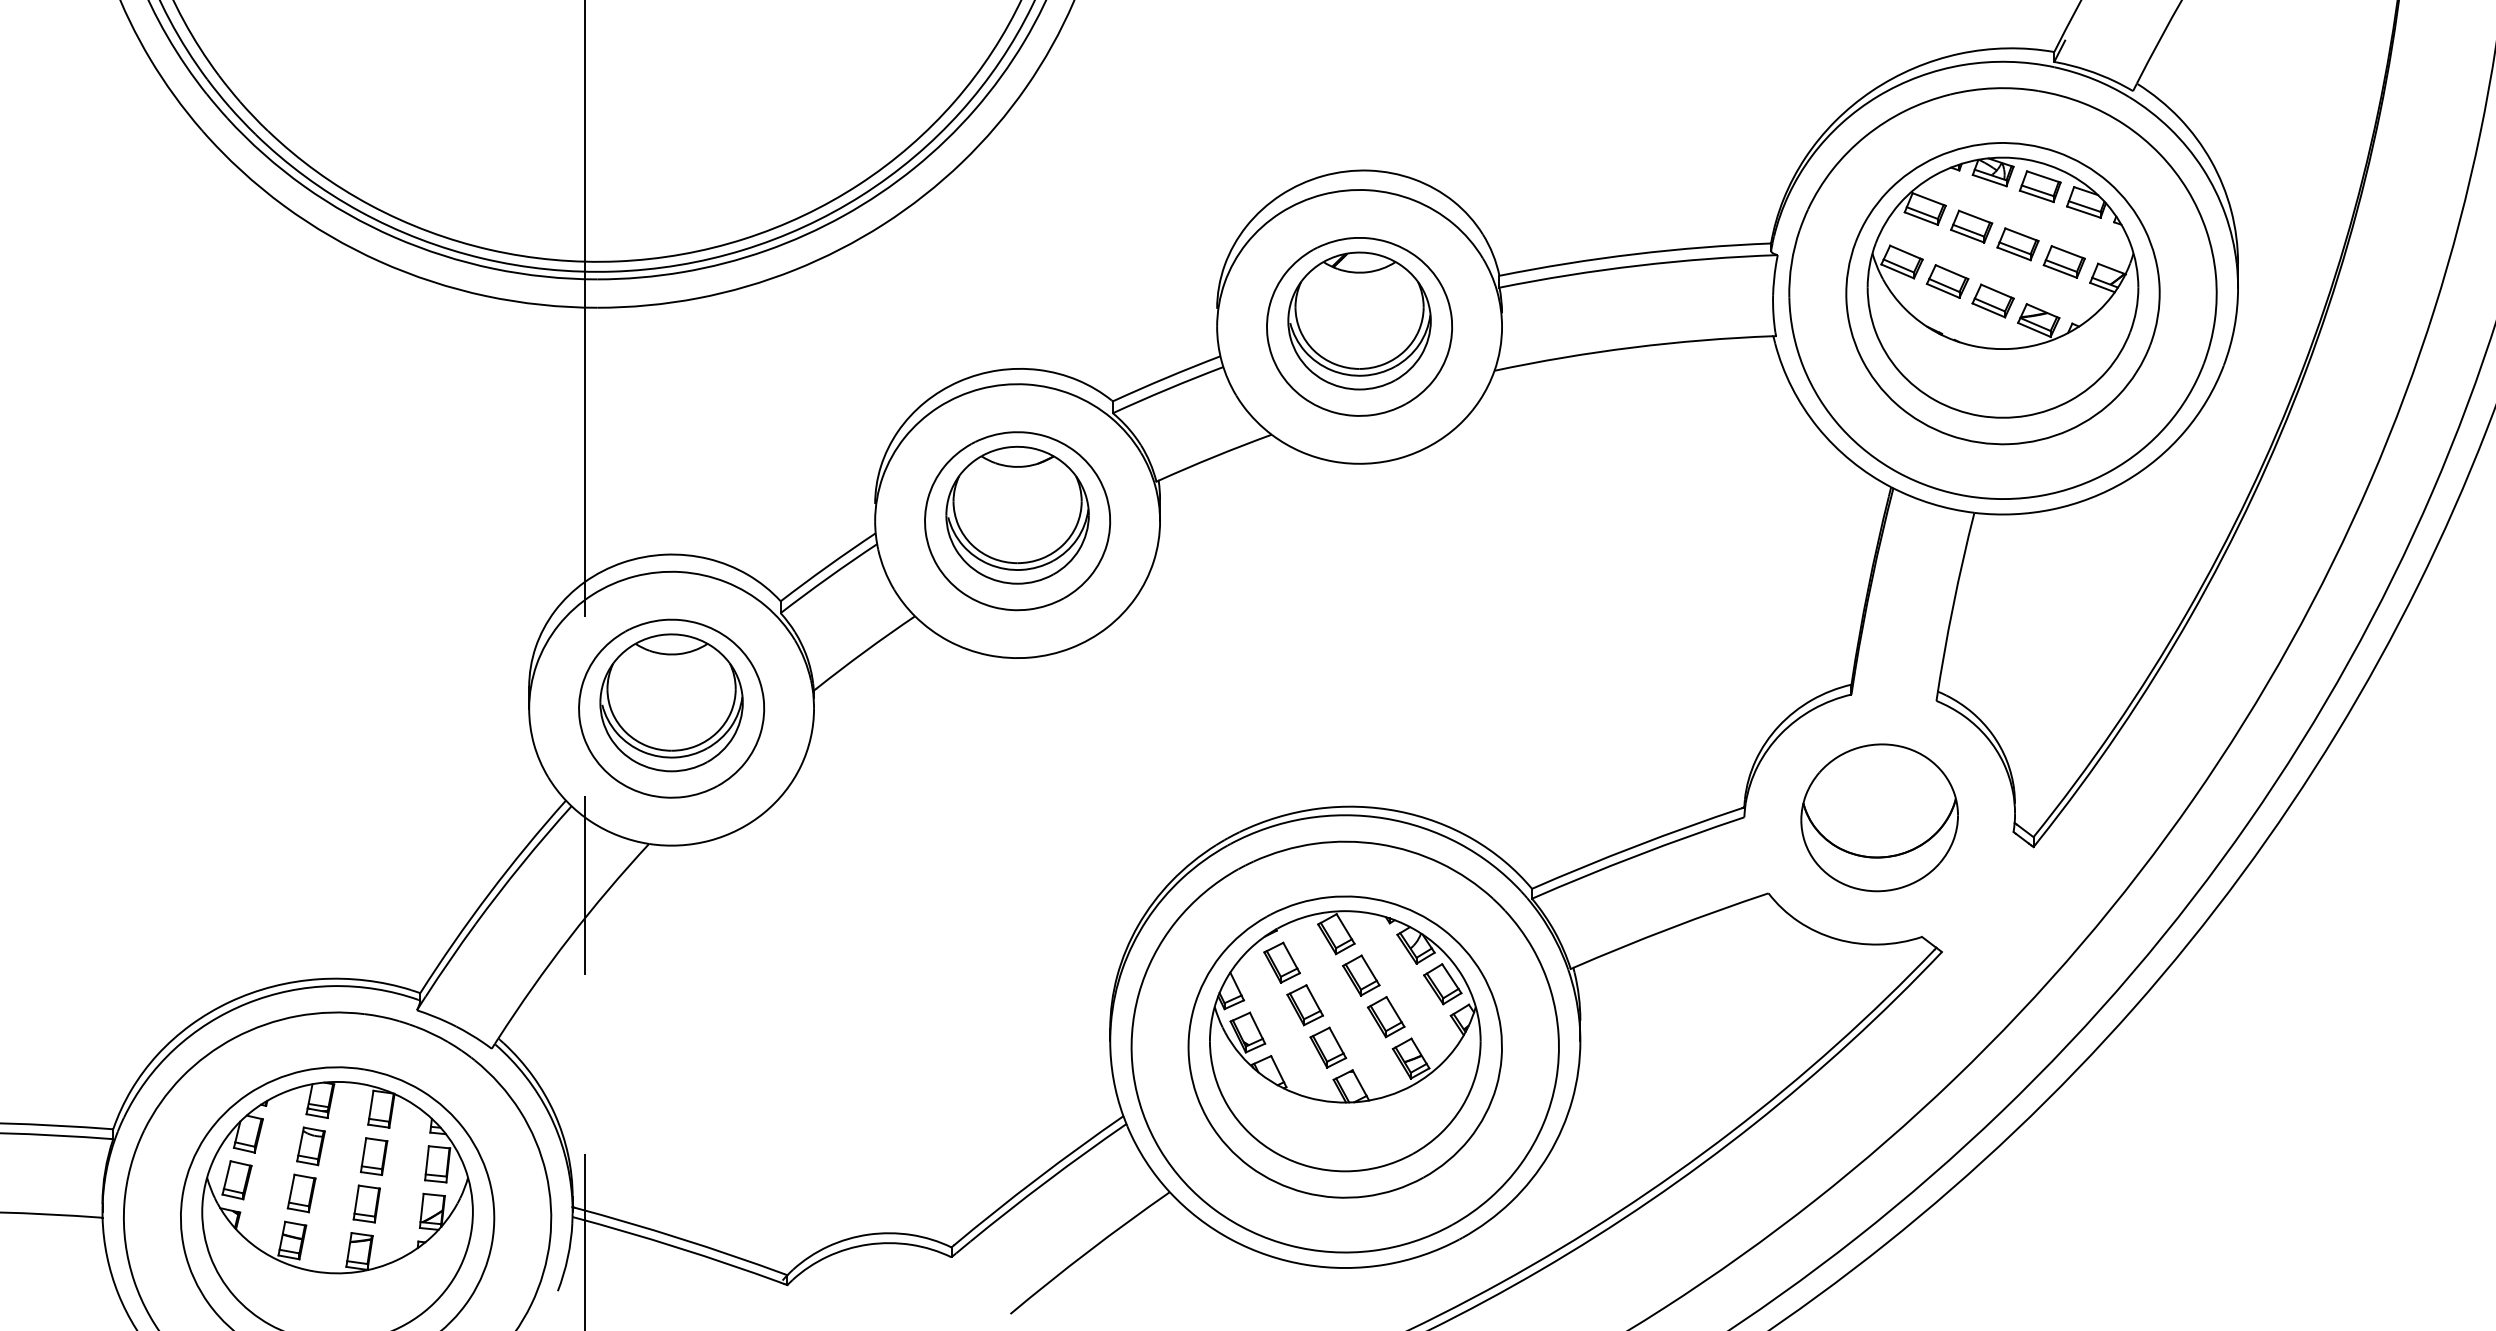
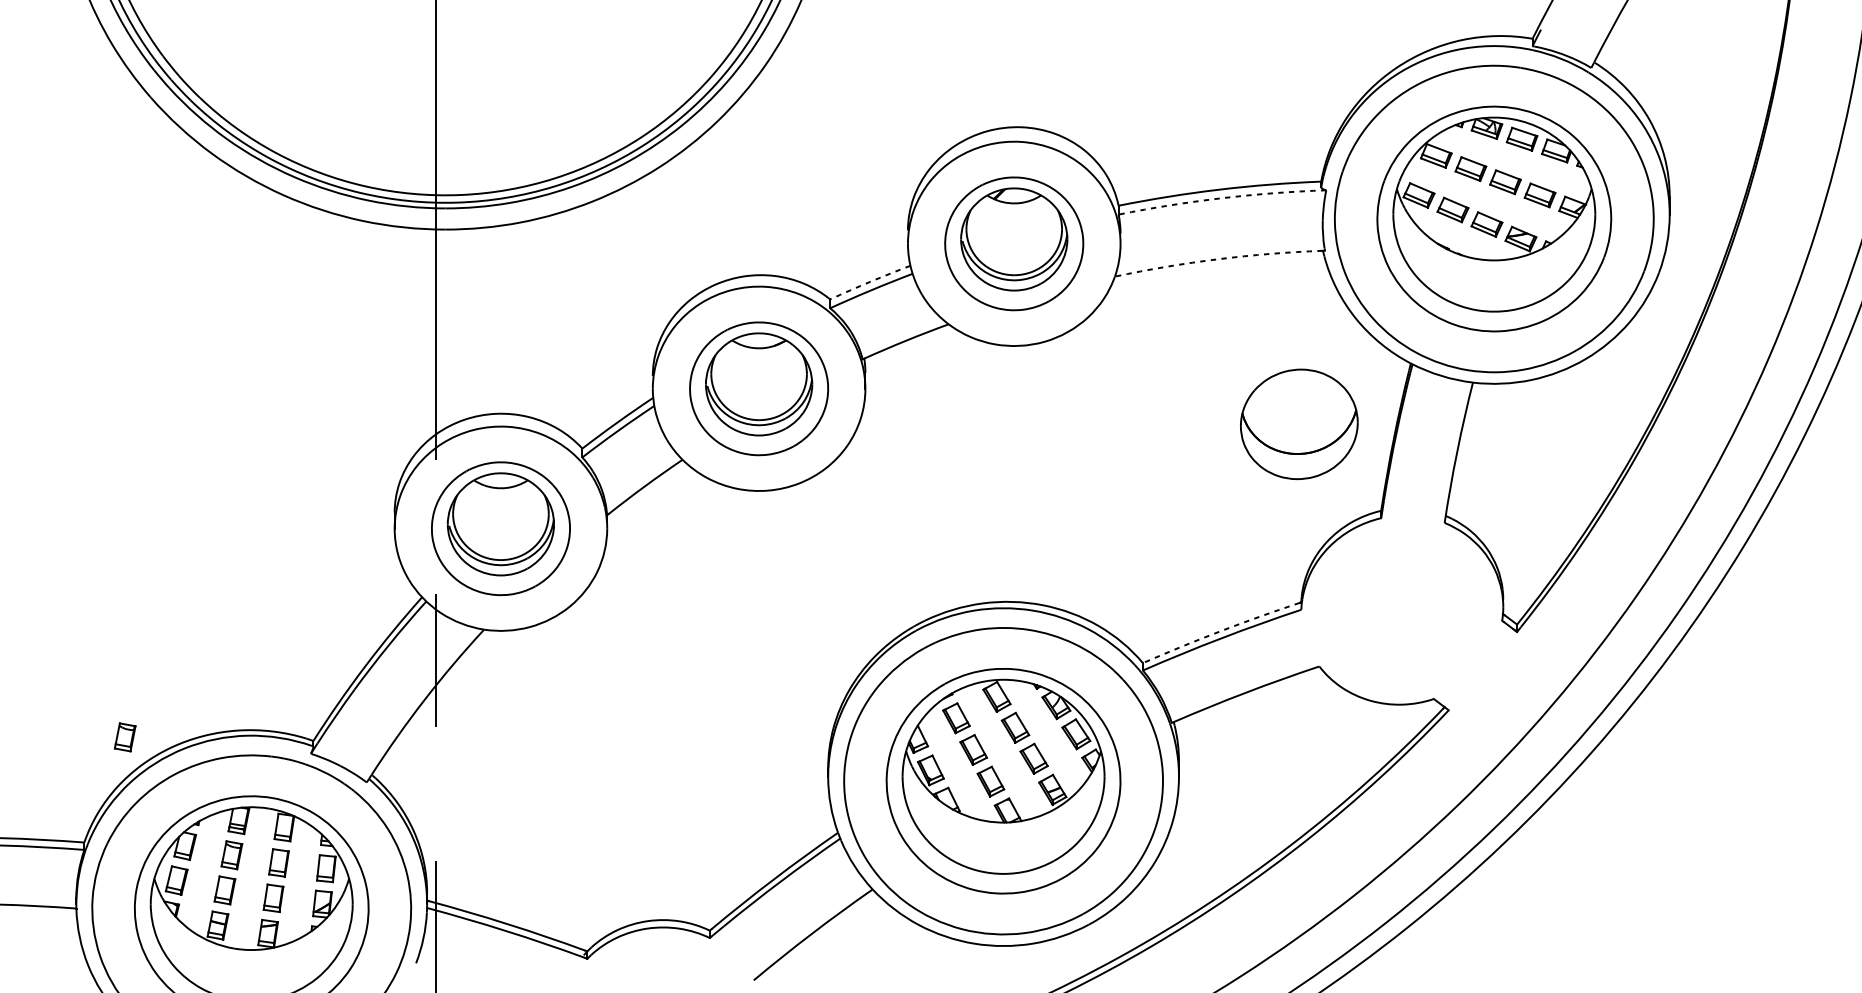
arc: (1637, 265) -> (1221, 198), solid -> dashed
arc: (1632, 347) -> (1217, 259), solid -> dashed
arc: (1166, 377) -> (870, 281), solid -> dashed
part: (1879, 817) -> (1299, 424), moved
arc: (1636, 846) -> (1220, 631), solid -> dashed
part: (167, 988) -> (124, 737), added

